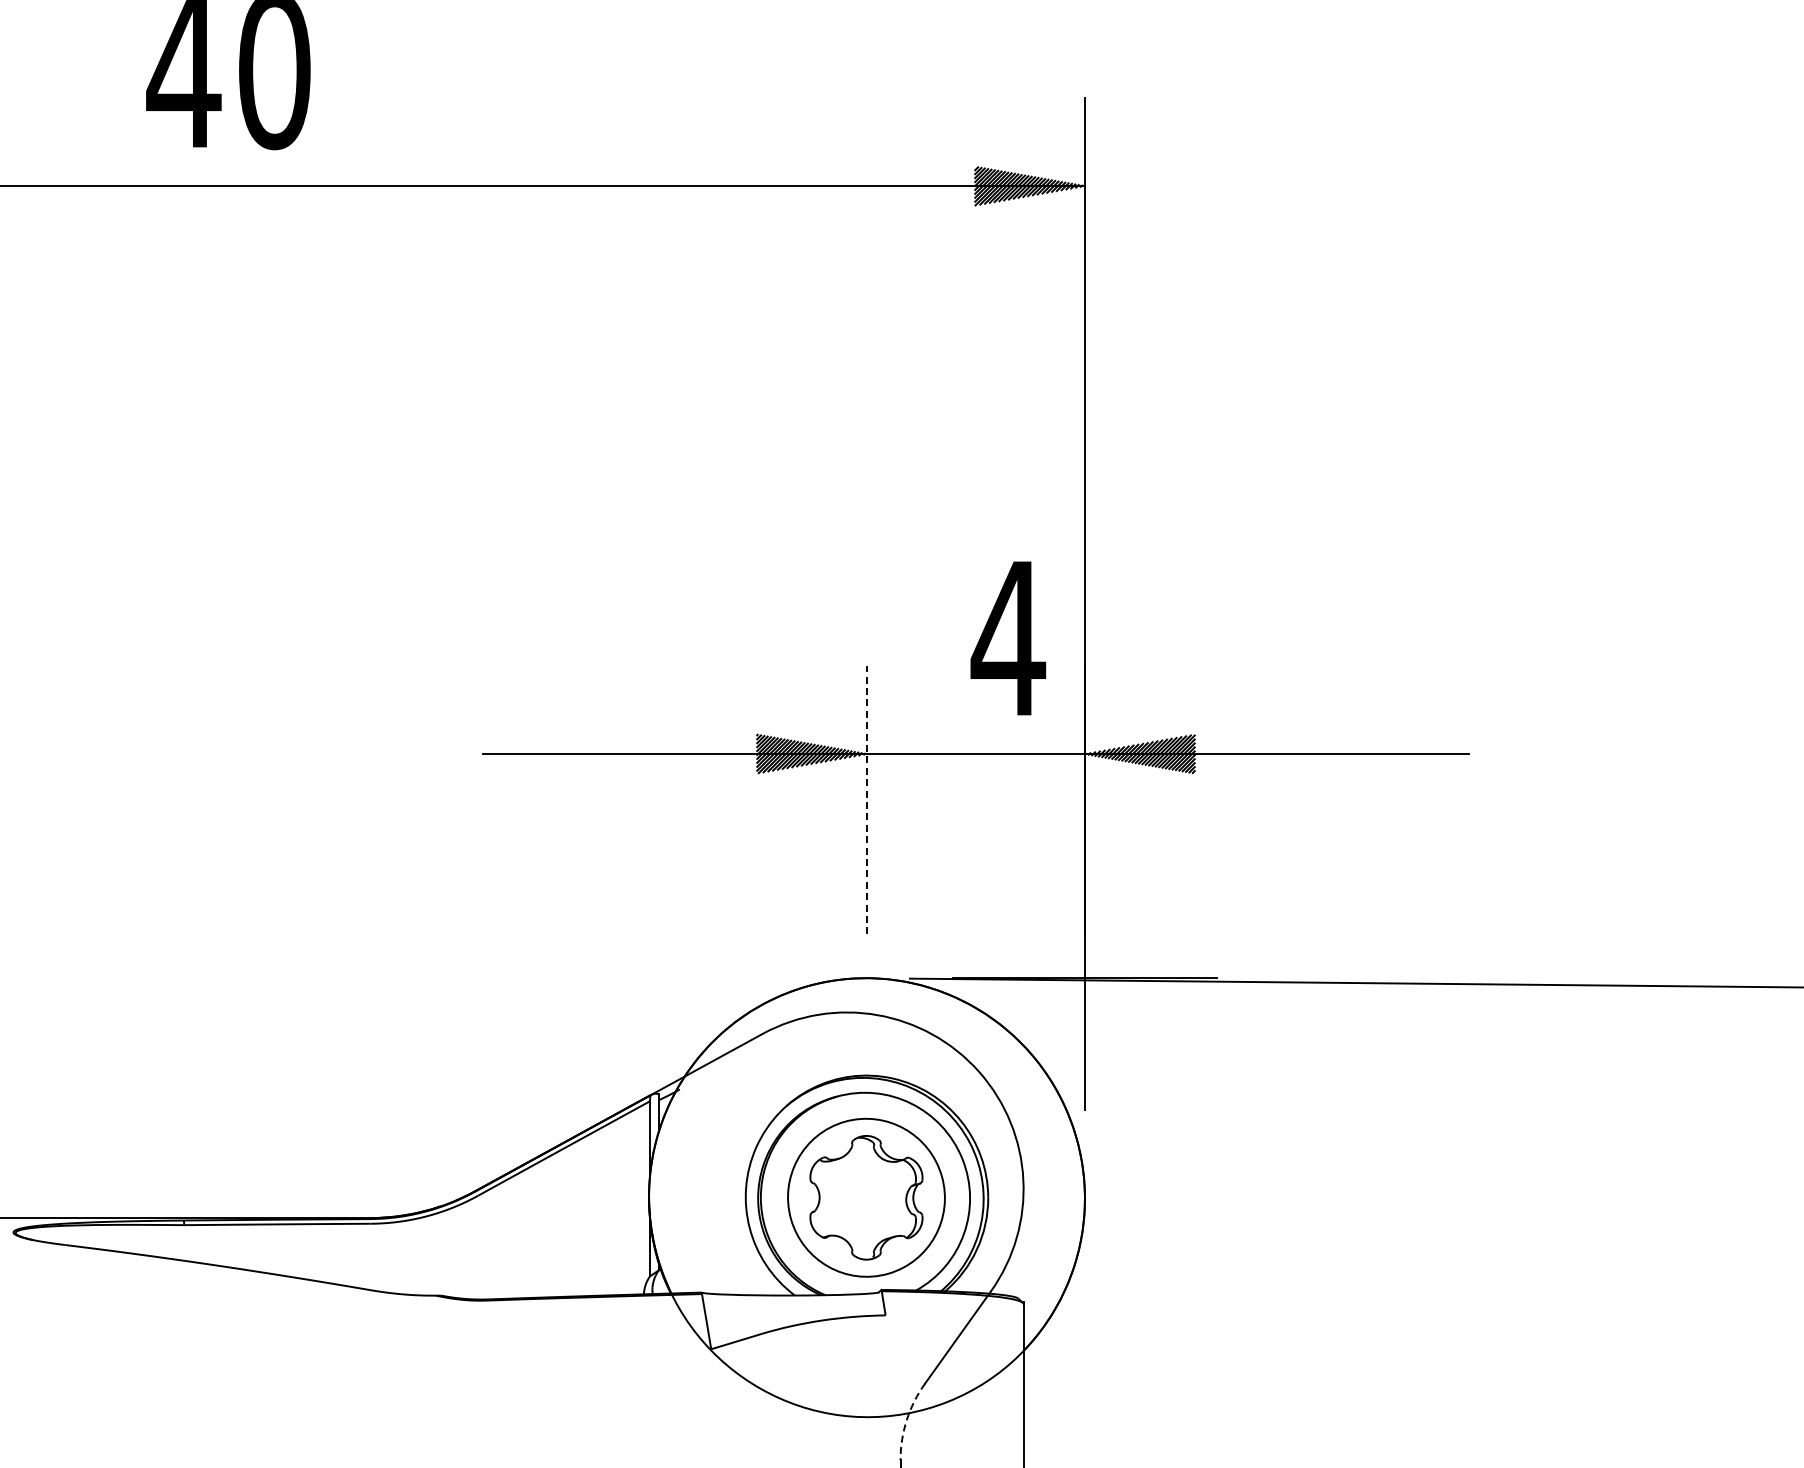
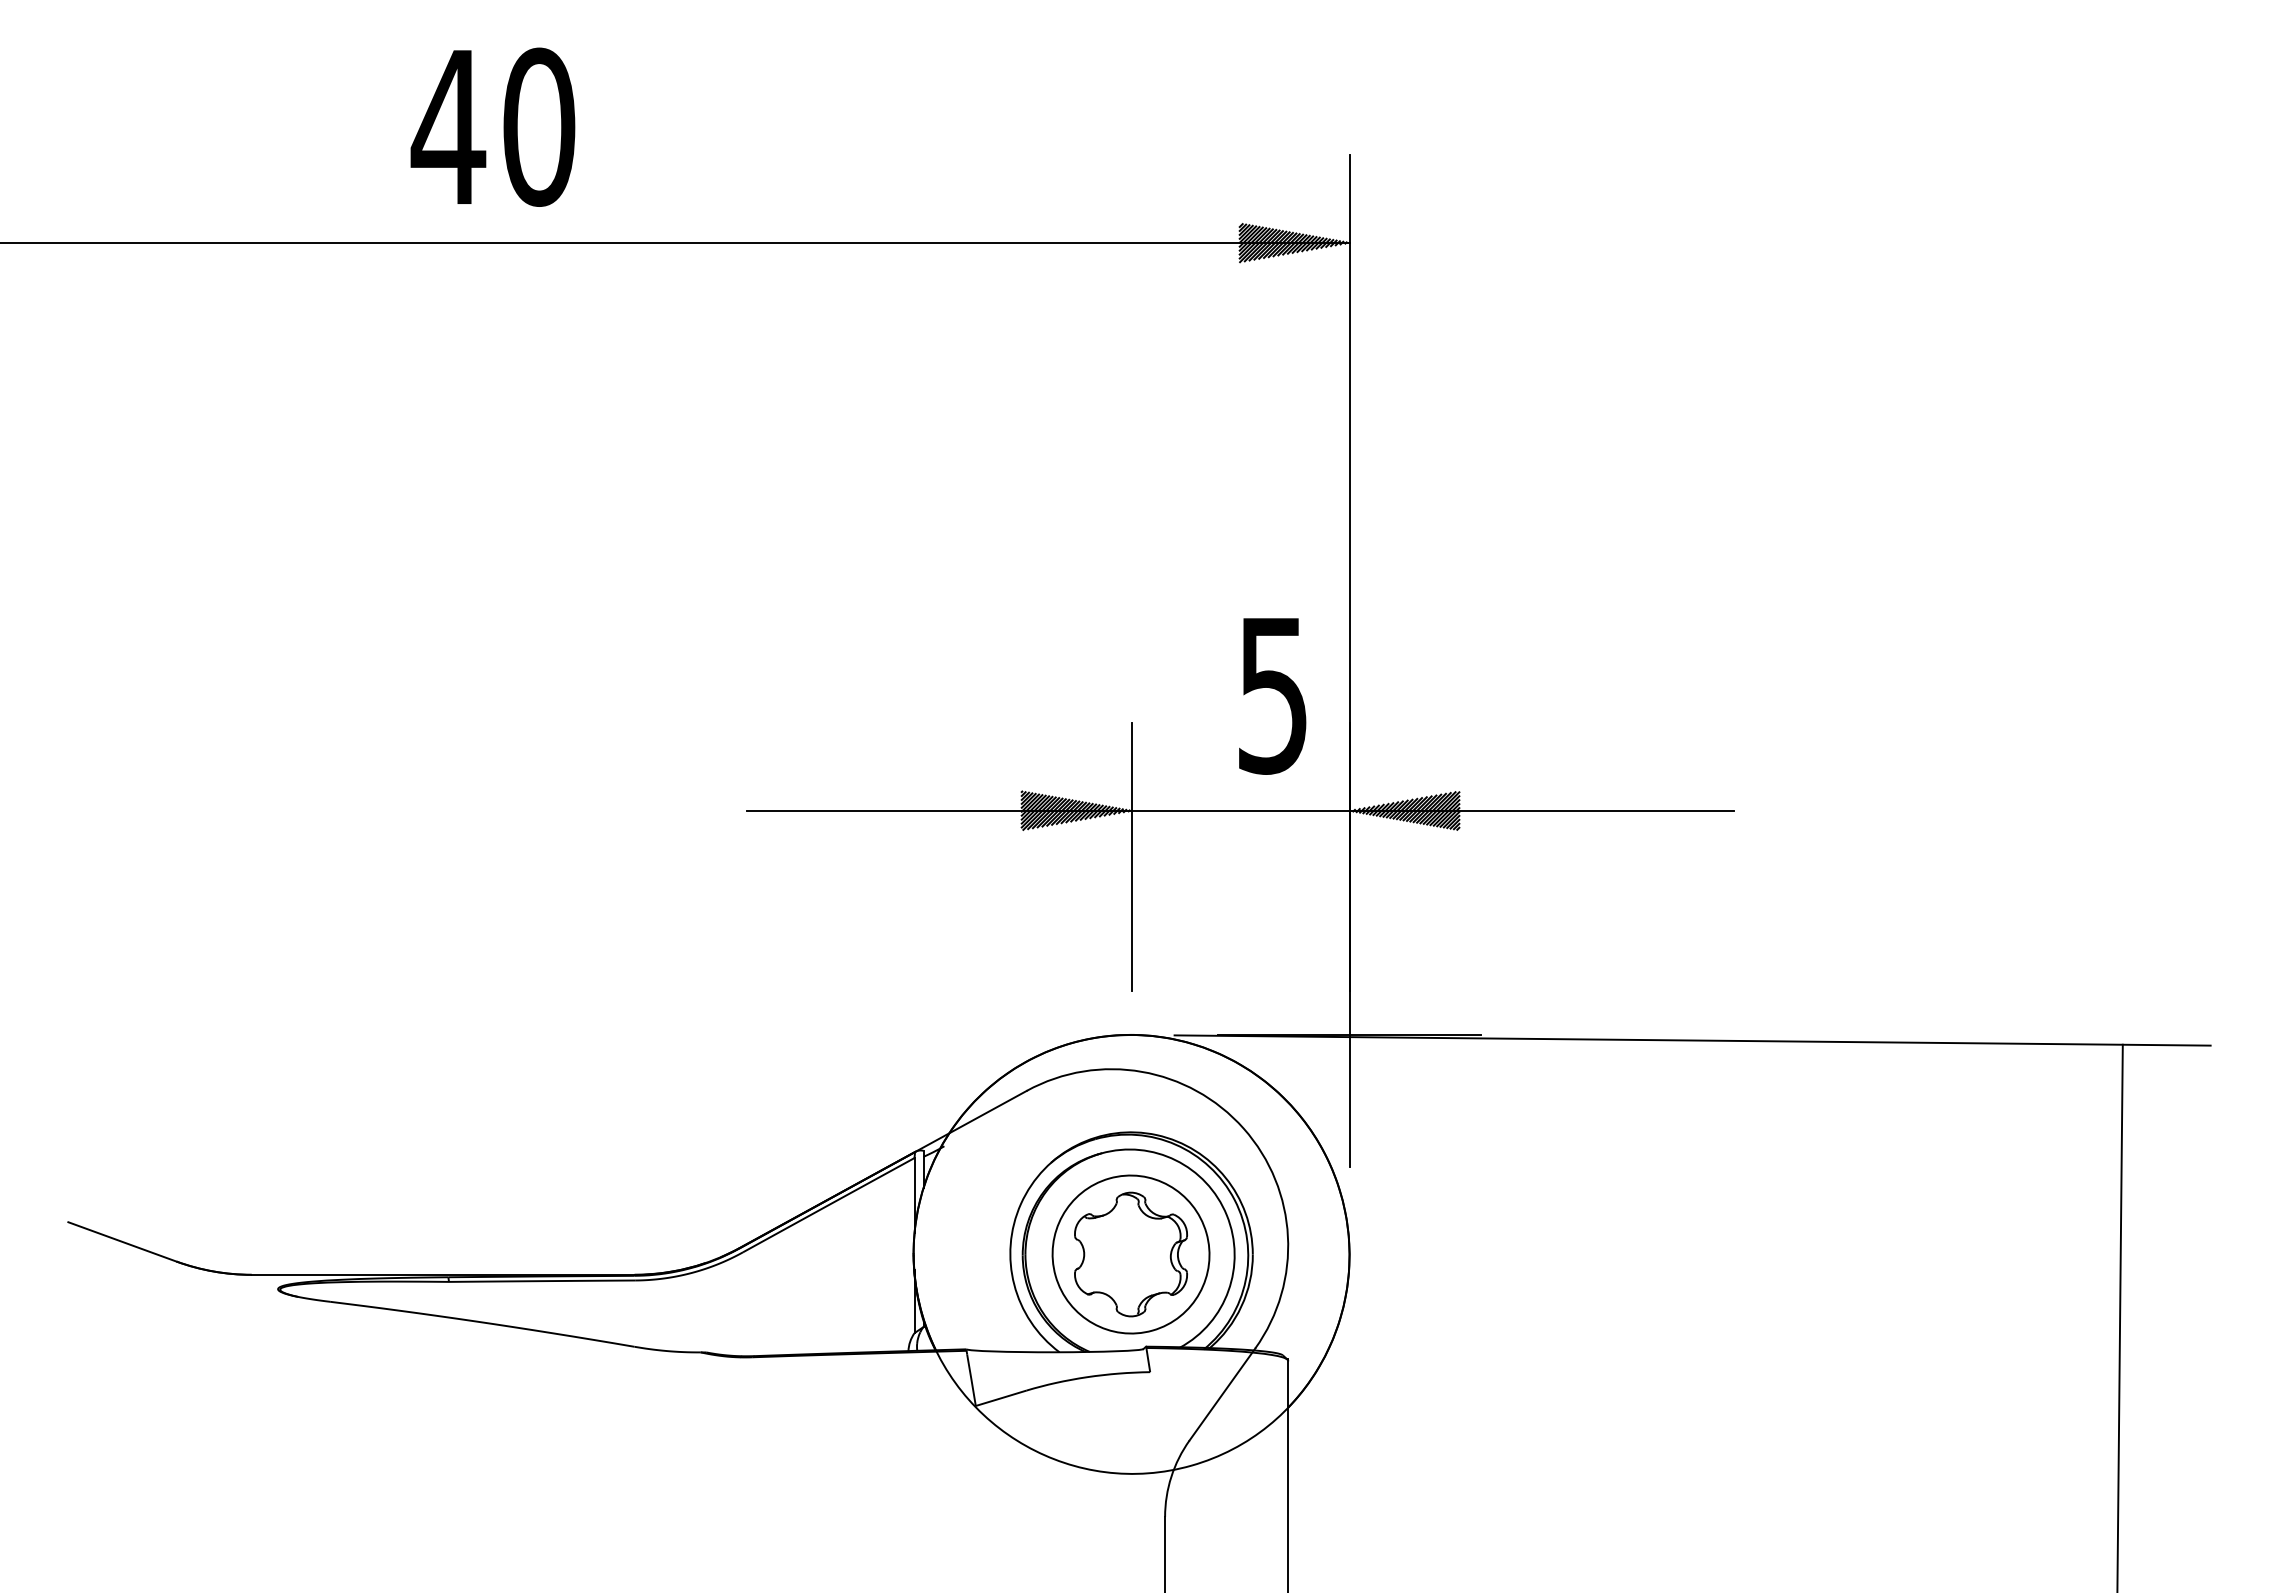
text: (1007, 639) -> (1272, 696), 4 -> 5
line: (866, 799) -> (1131, 856), dashed -> solid
arc: (906, 1419) -> (1171, 1476), dashed -> solid

